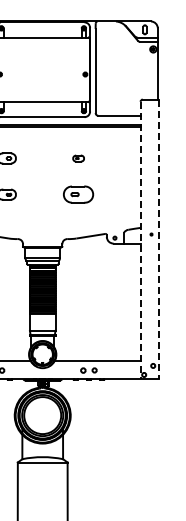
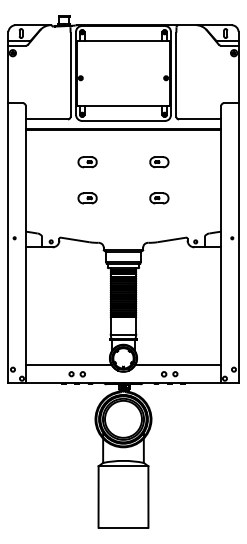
part: (78, 158) -> (159, 162), size x1.67
part: (78, 194) -> (159, 198), size x0.62
line: (158, 239) -> (239, 243), dashed -> solid
line: (140, 240) -> (221, 244), dashed -> solid

